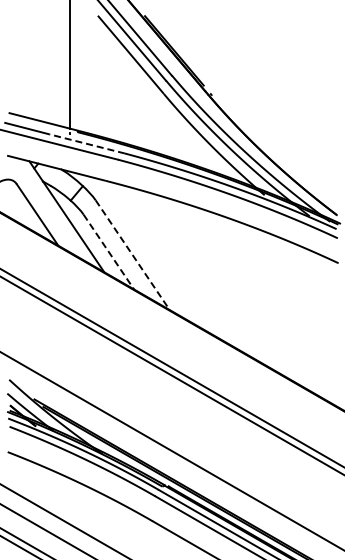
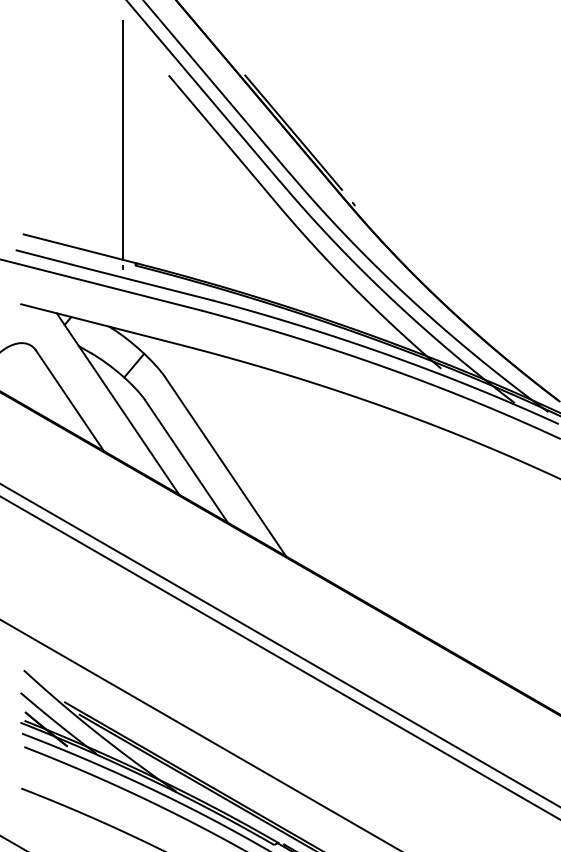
line: (86, 143) -> (150, 284), dashed -> solid
line: (109, 252) -> (187, 462), dashed -> solid
line: (132, 255) -> (225, 467), dashed -> solid

